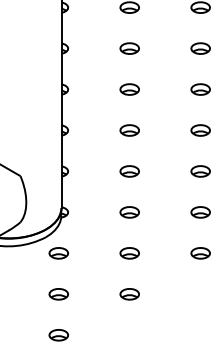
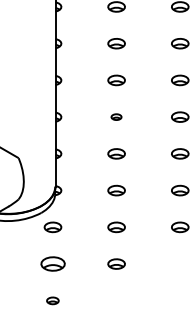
part: (129, 130) -> (116, 117), size x0.6
part: (58, 294) -> (52, 264), size x1.4
part: (58, 335) -> (52, 301), size x0.7

